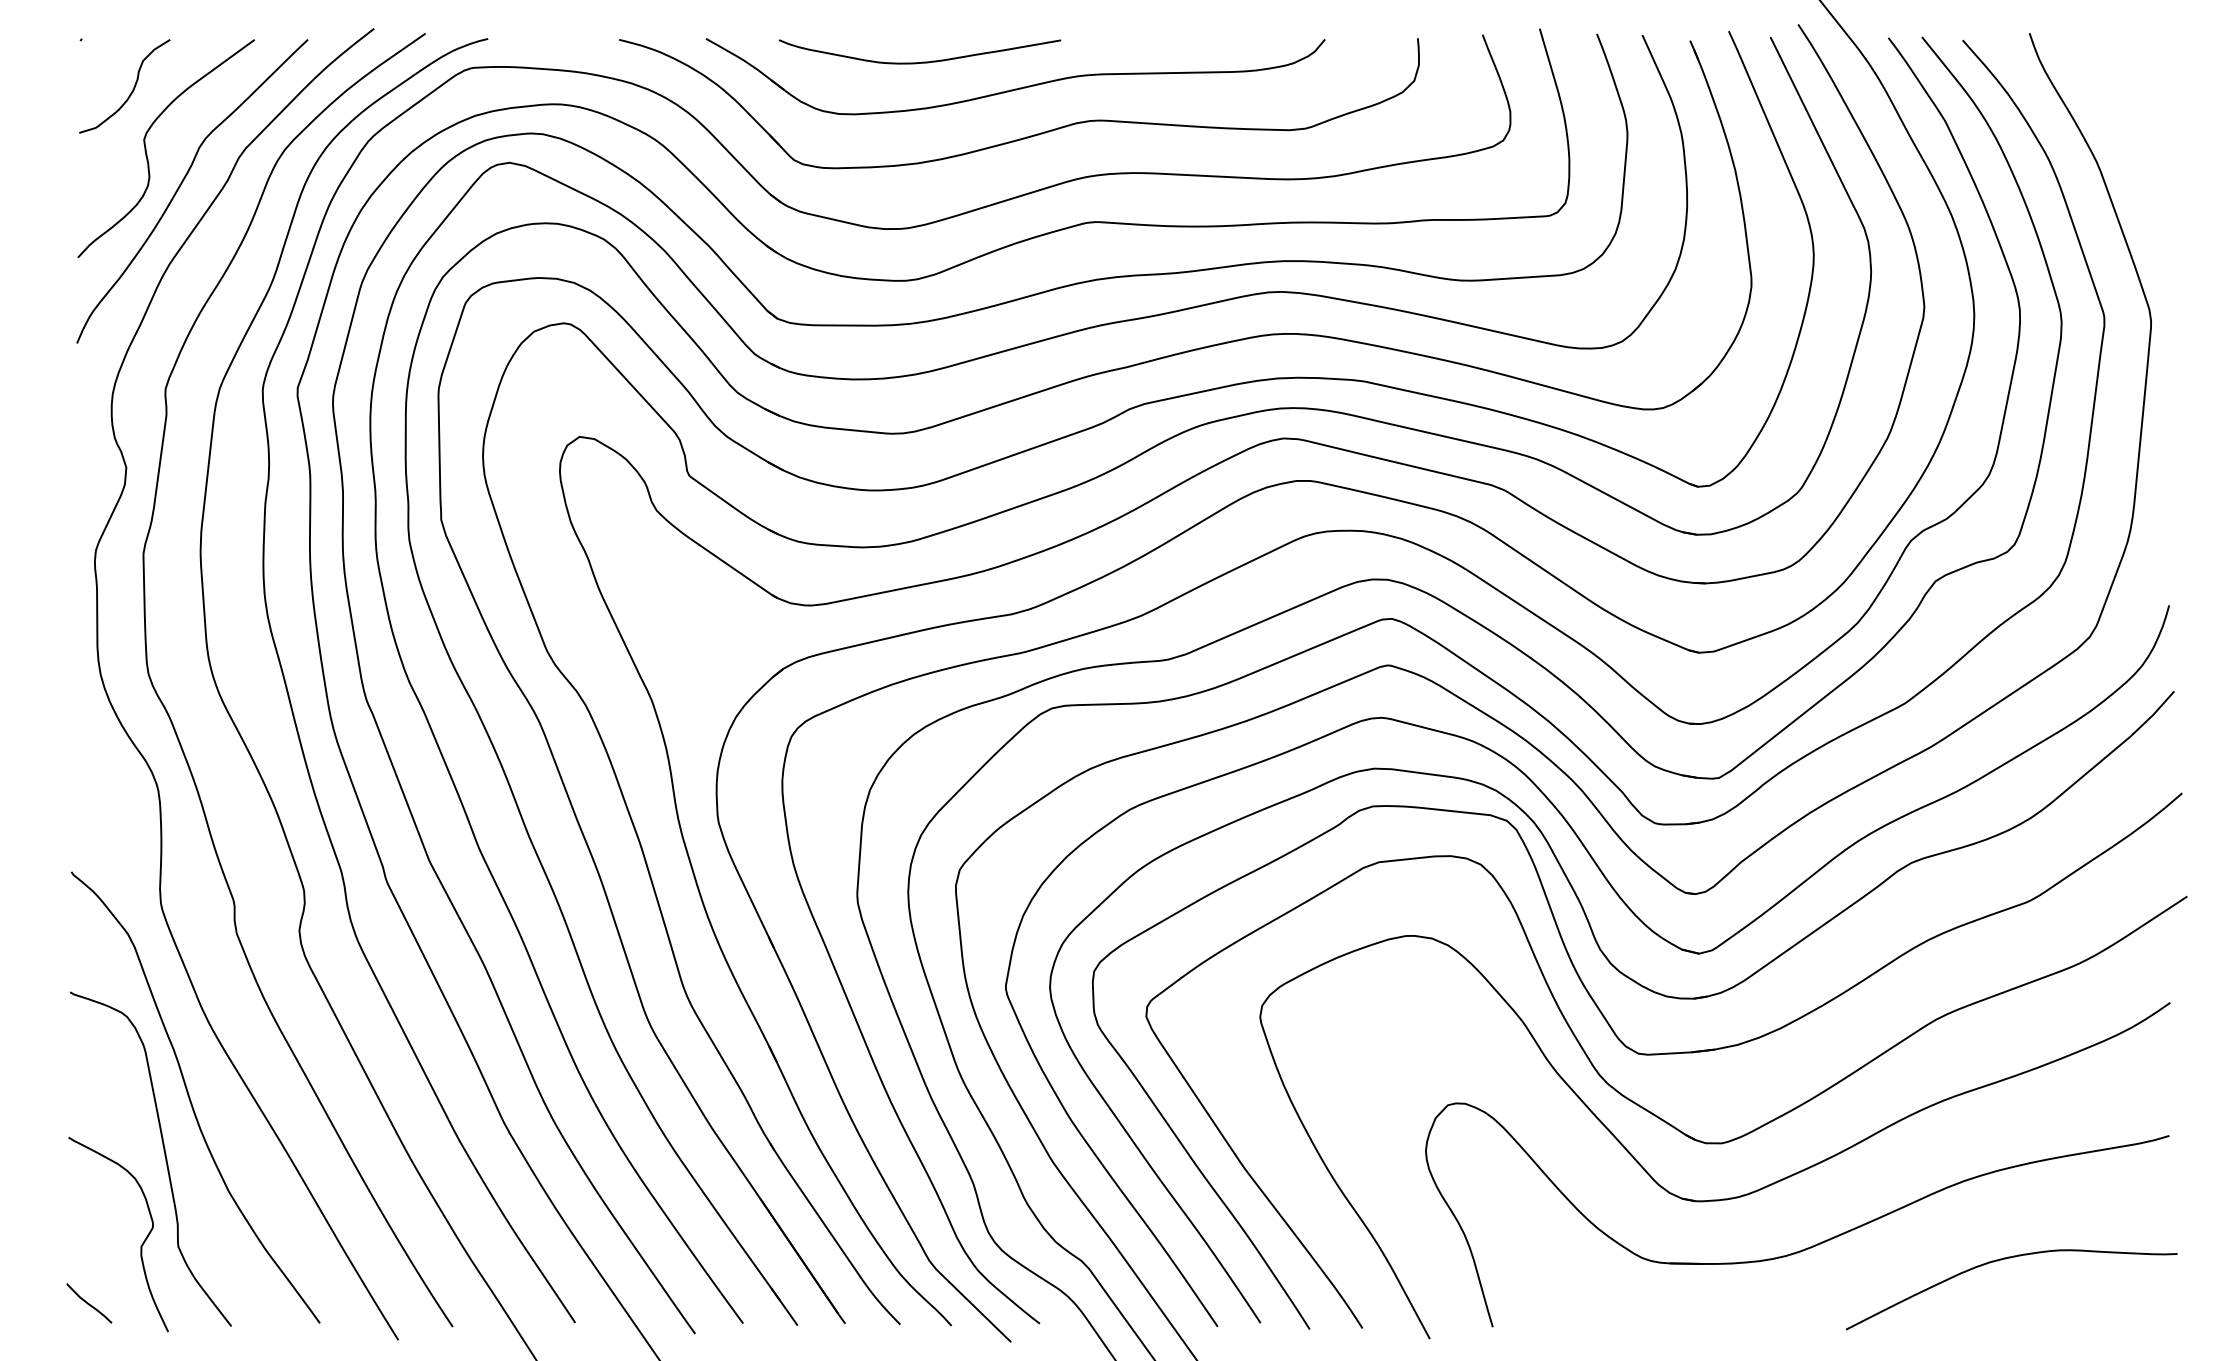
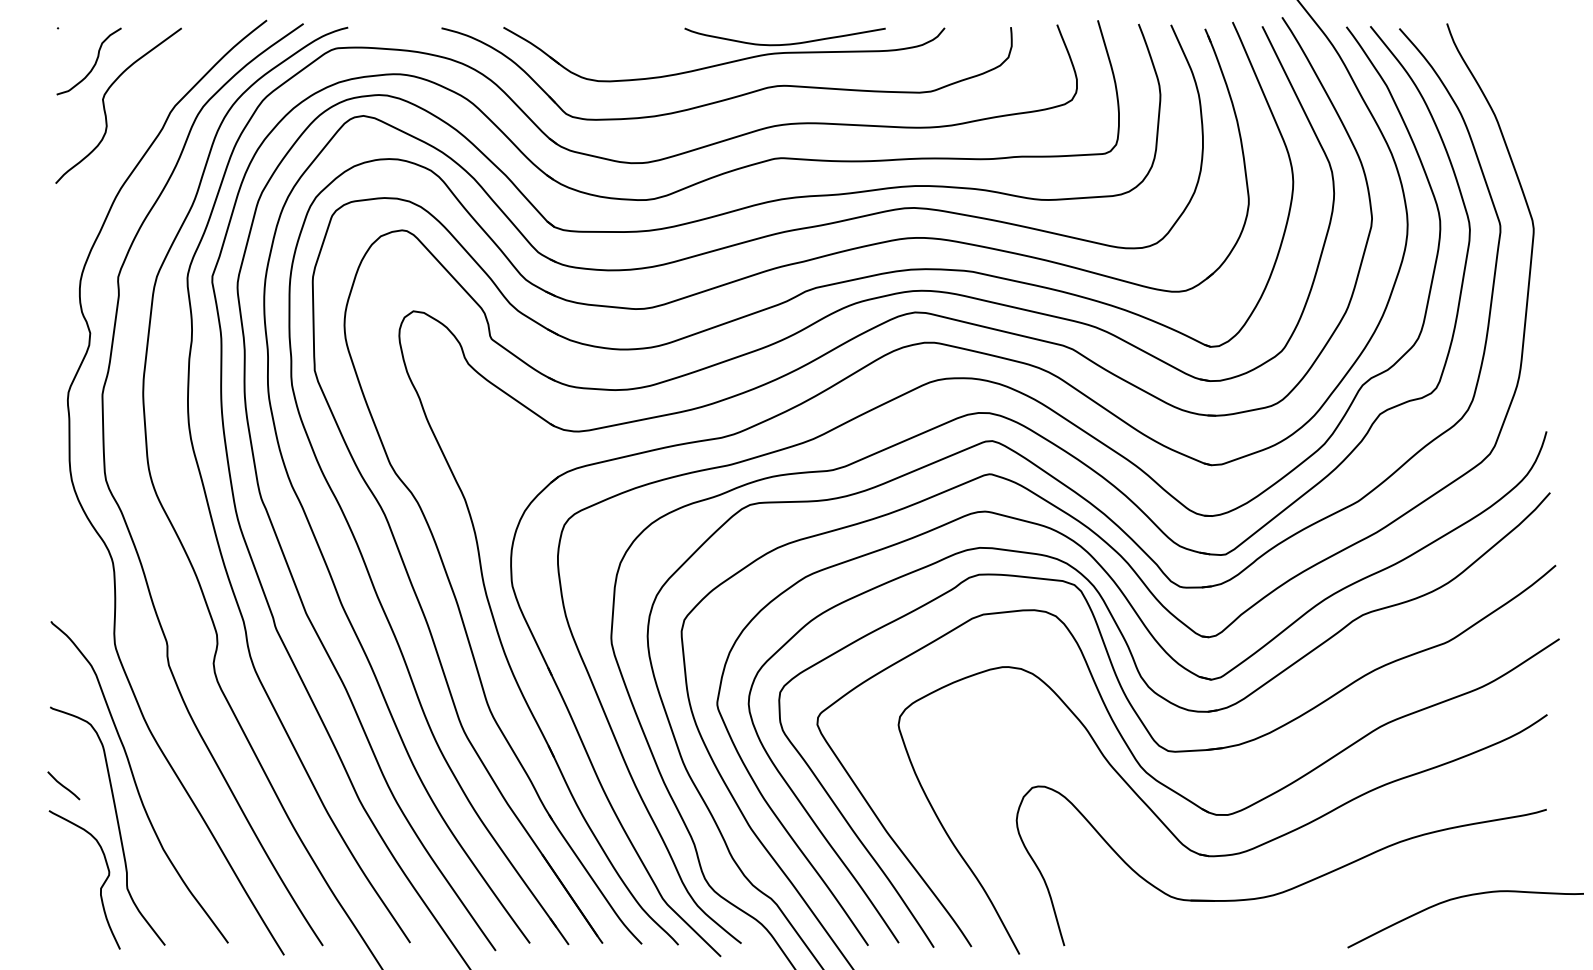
curve: (922, 61) -> (786, 43), moved
curve: (181, 185) -> (129, 132), removed
curve: (2005, 1259) -> (1461, 897), moved
curve: (89, 1303) -> (63, 785), moved

